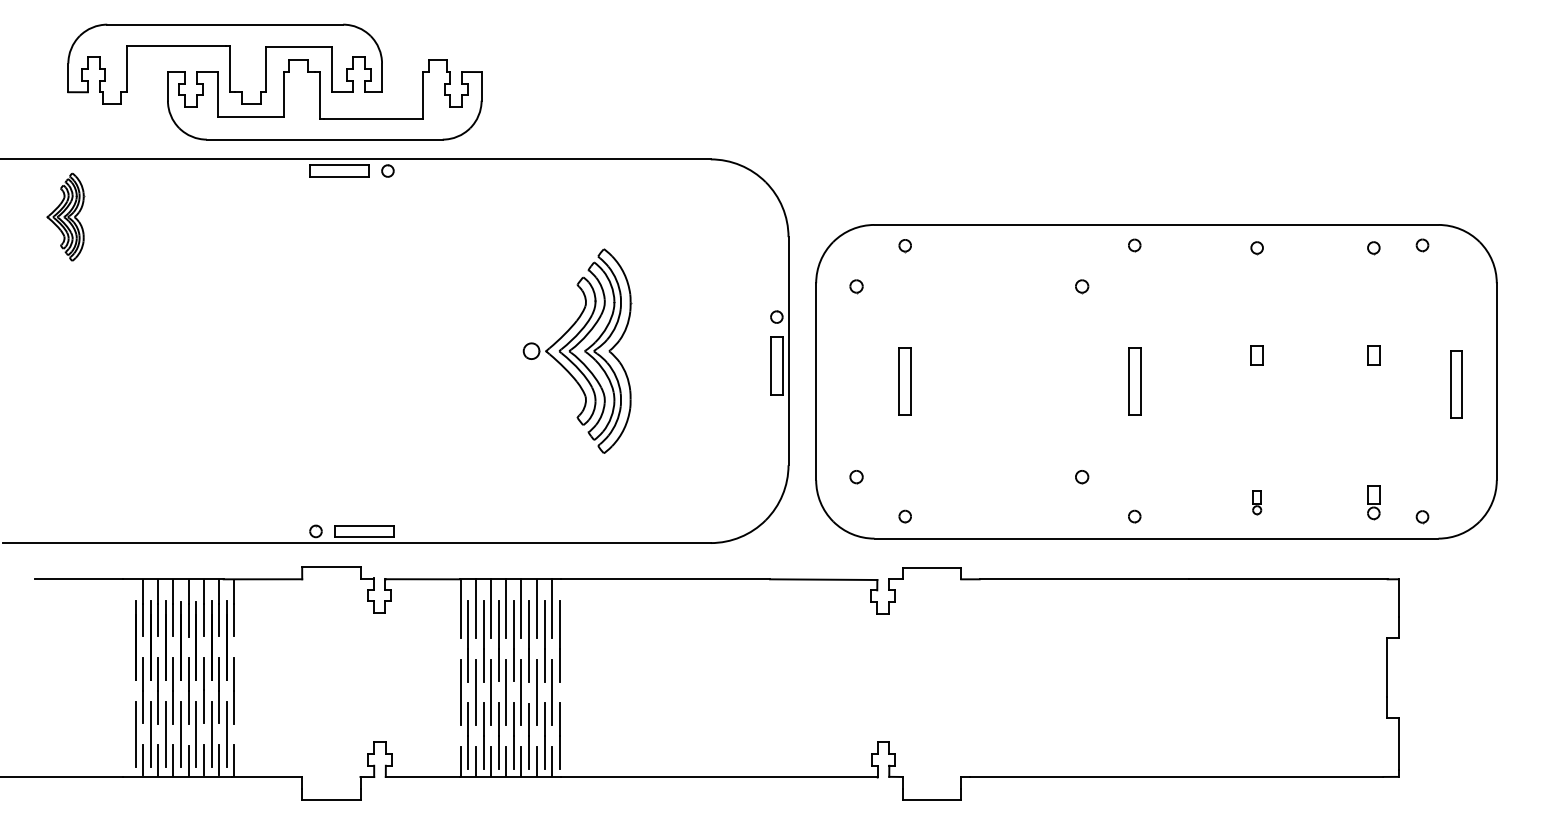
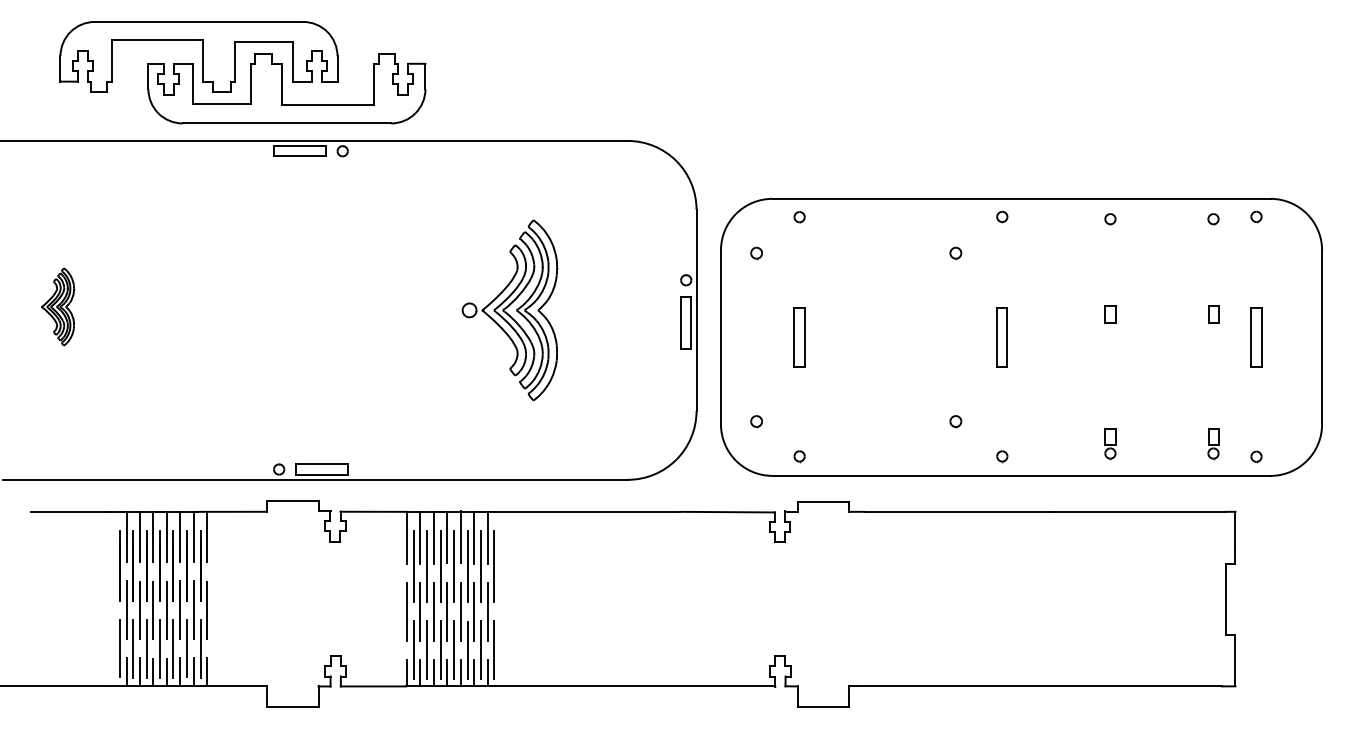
part: (66, 216) -> (58, 306), moved
part: (1456, 384) -> (1256, 337), moved
part: (1257, 503) -> (1110, 444), size x1.43

